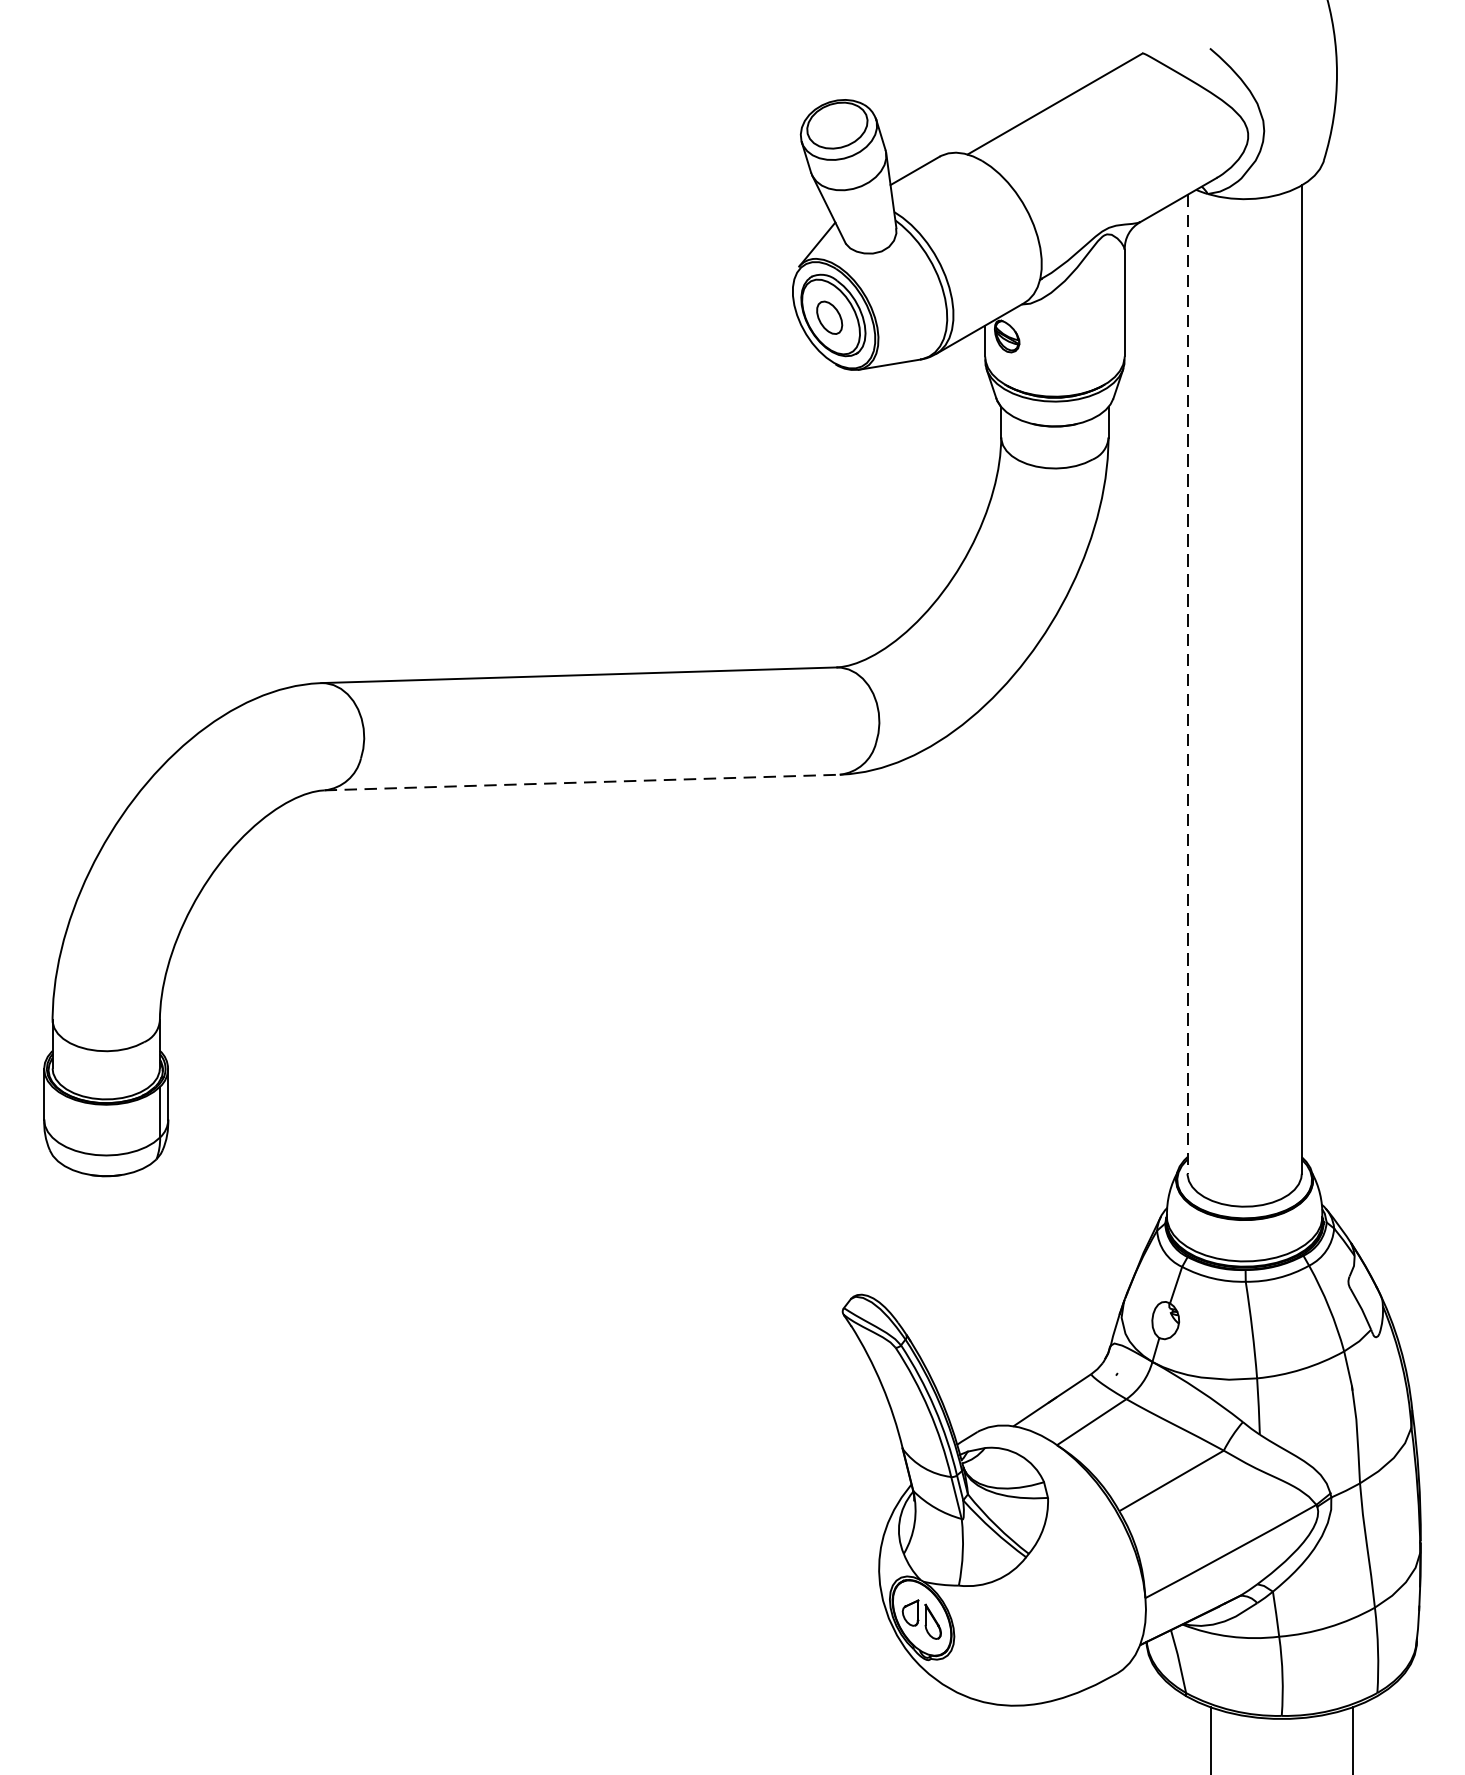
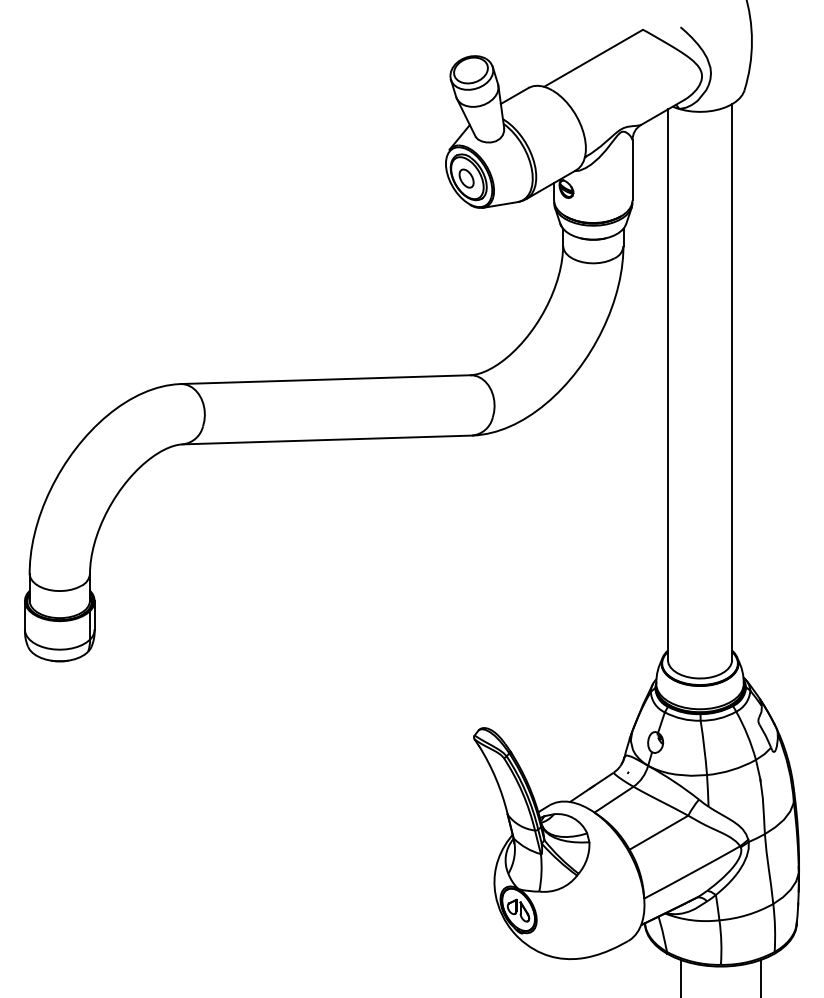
line: (1186, 685) -> (667, 385), dashed -> solid
line: (582, 781) -> (327, 439), dashed -> solid

